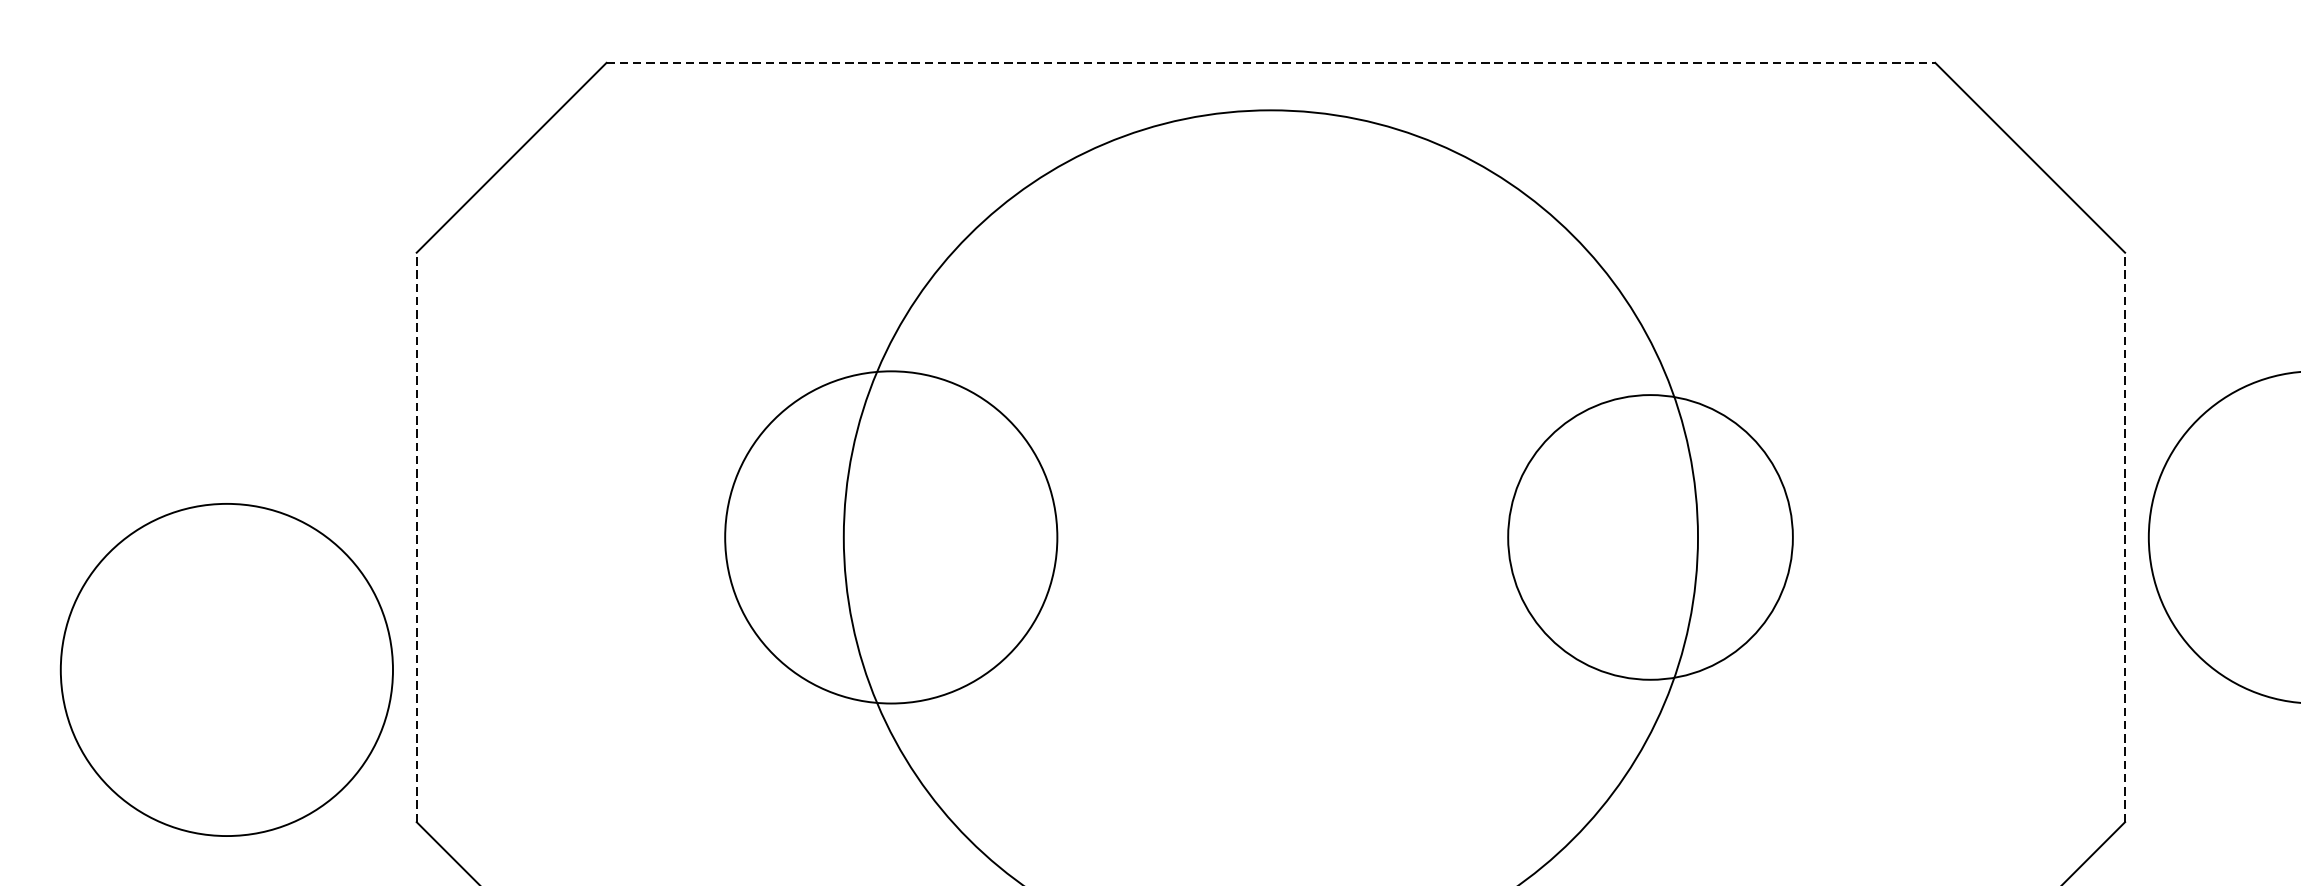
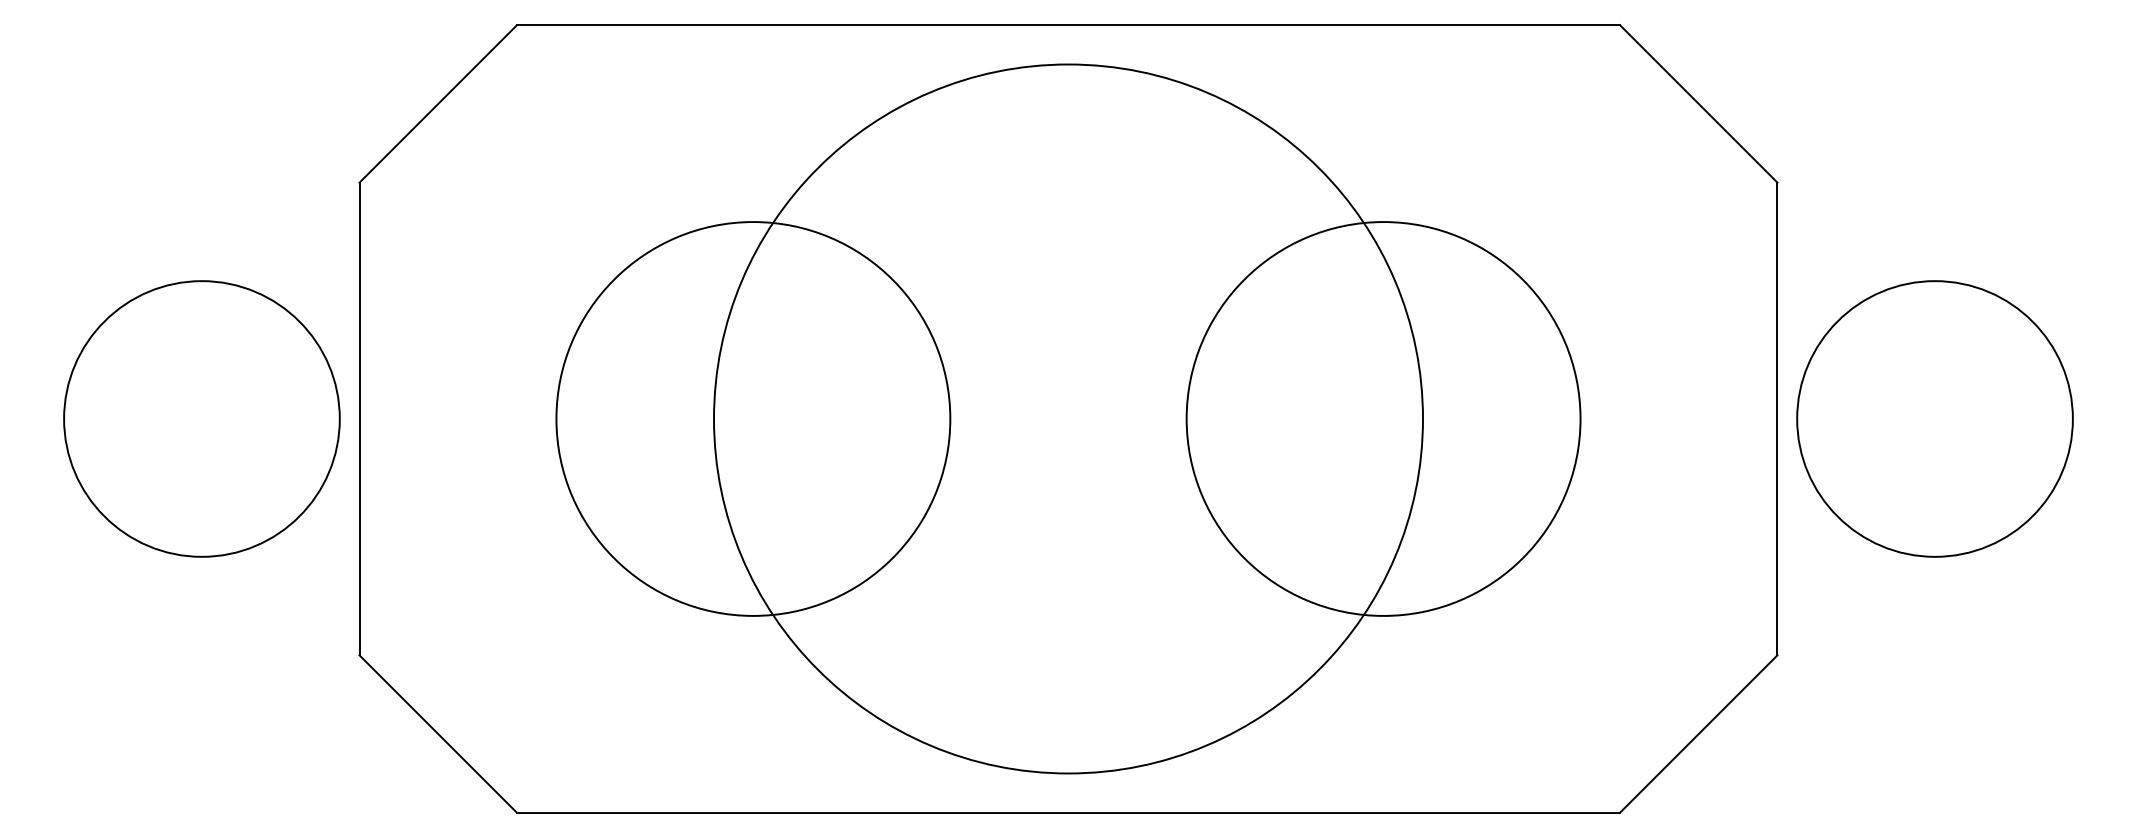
line: (1272, 63) -> (1069, 25), dashed -> solid
line: (416, 536) -> (359, 418), dashed -> solid
circle: (891, 536) -> (753, 418), size x1.43
circle: (1650, 536) -> (1383, 418), size x1.67
line: (2125, 536) -> (1777, 418), dashed -> solid
circle: (226, 669) -> (201, 418), moved

